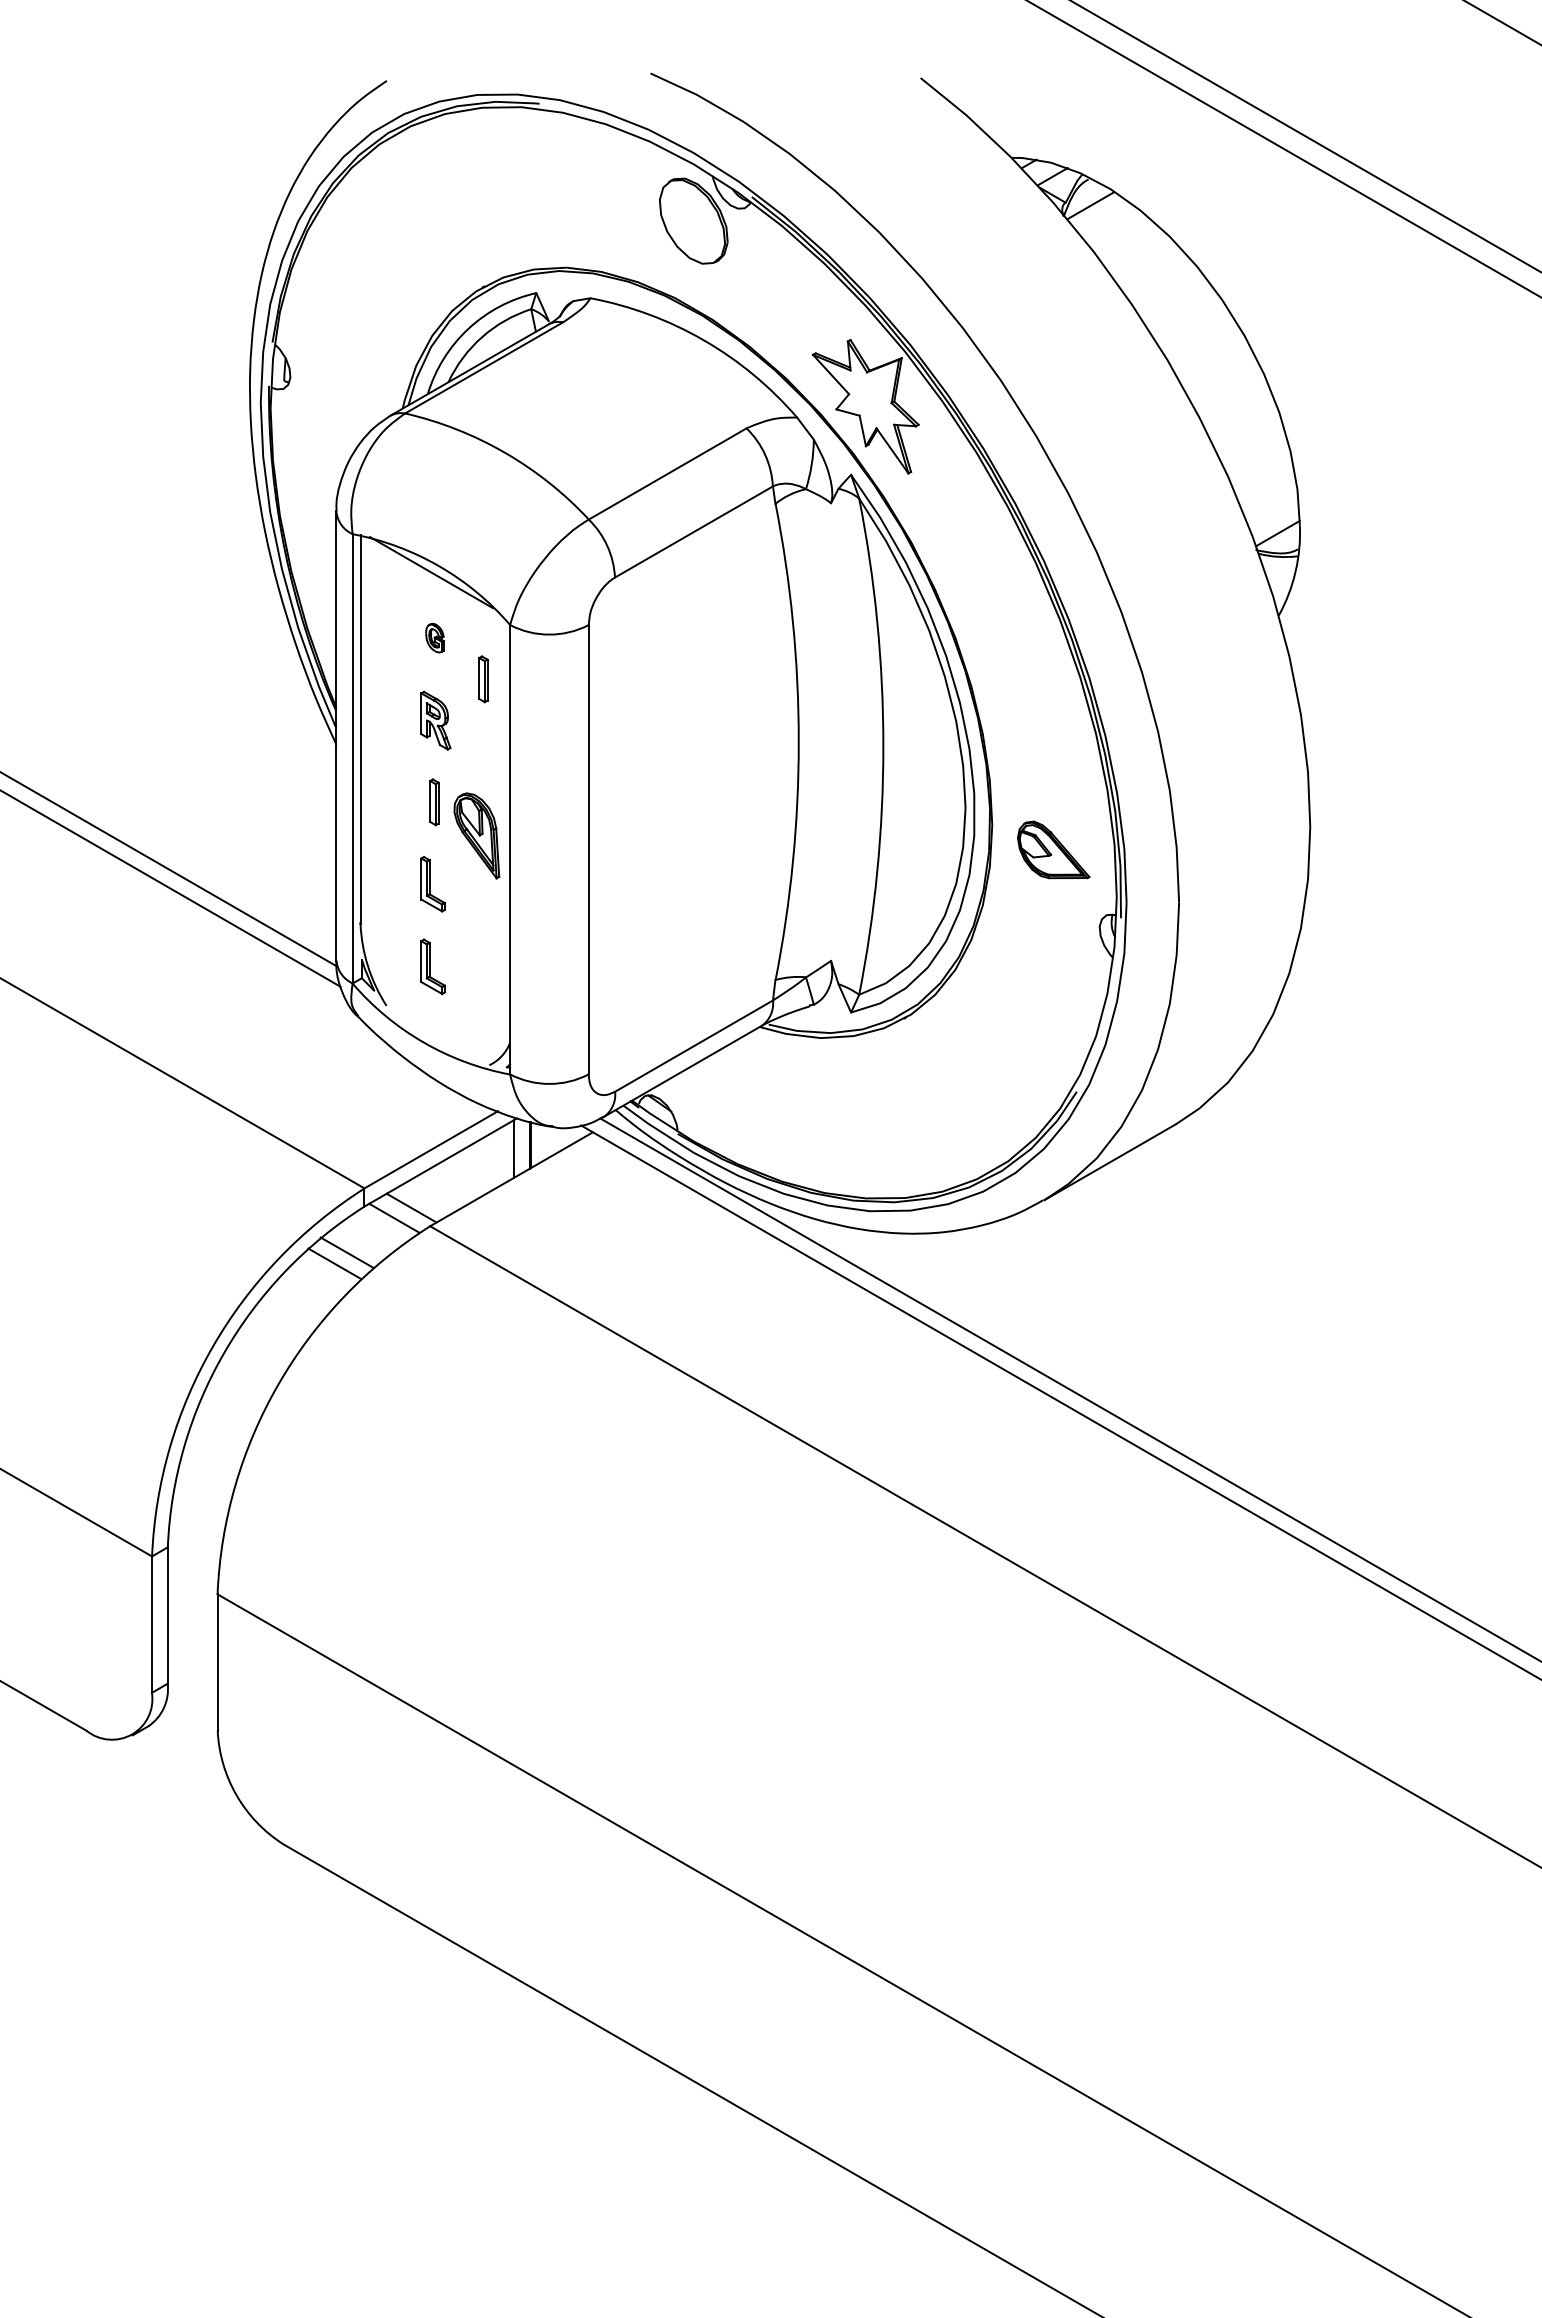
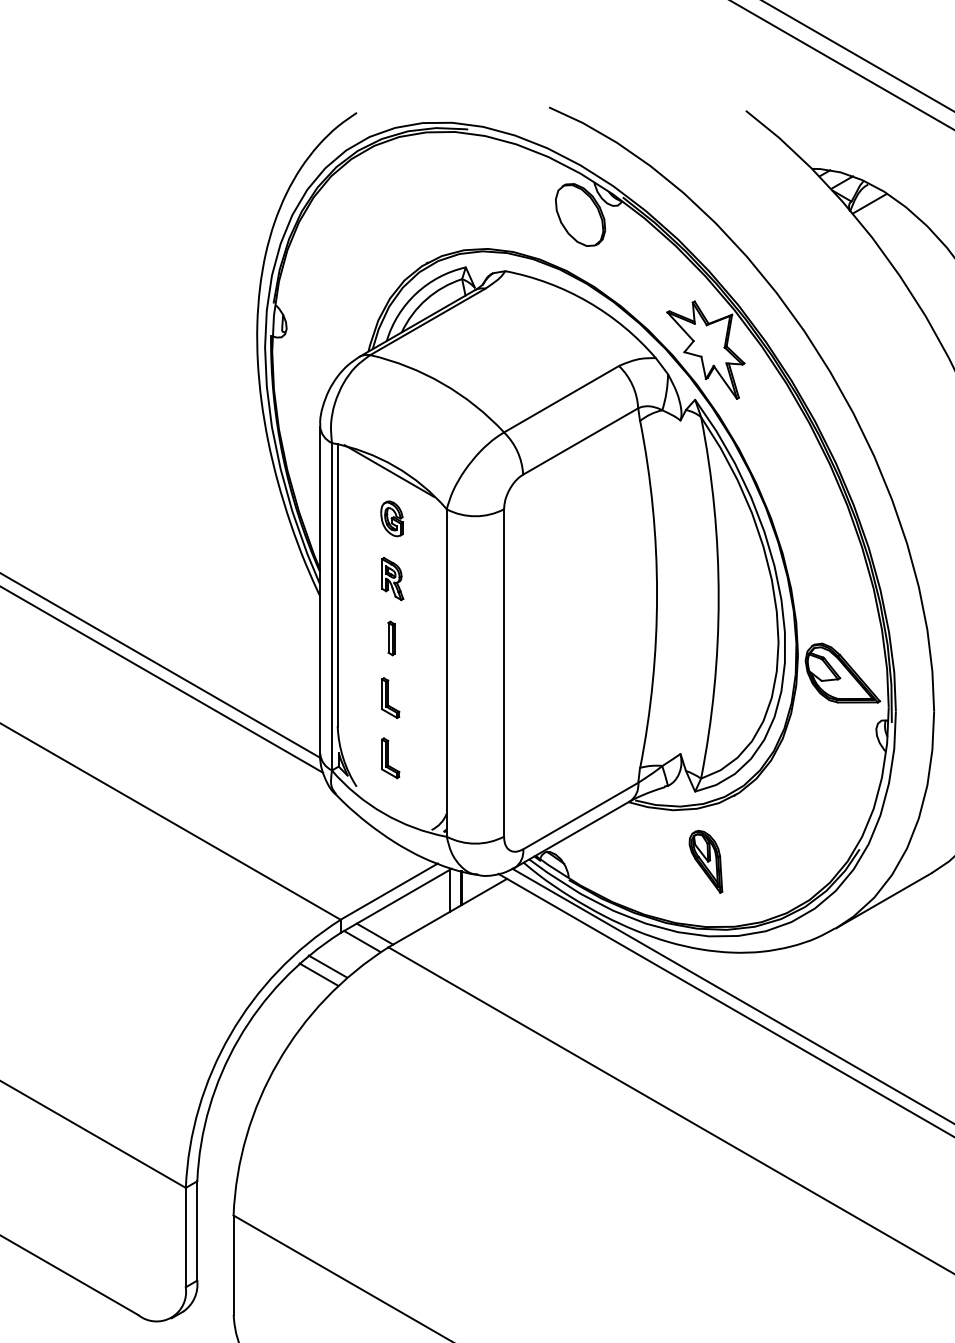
part: (434, 637) -> (391, 518), size x1.67
part: (483, 679) -> (427, 548), removed
part: (476, 835) -> (705, 861), moved
part: (1053, 849) -> (842, 672), size x1.43

